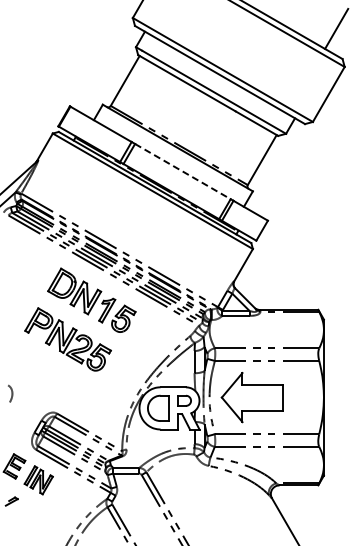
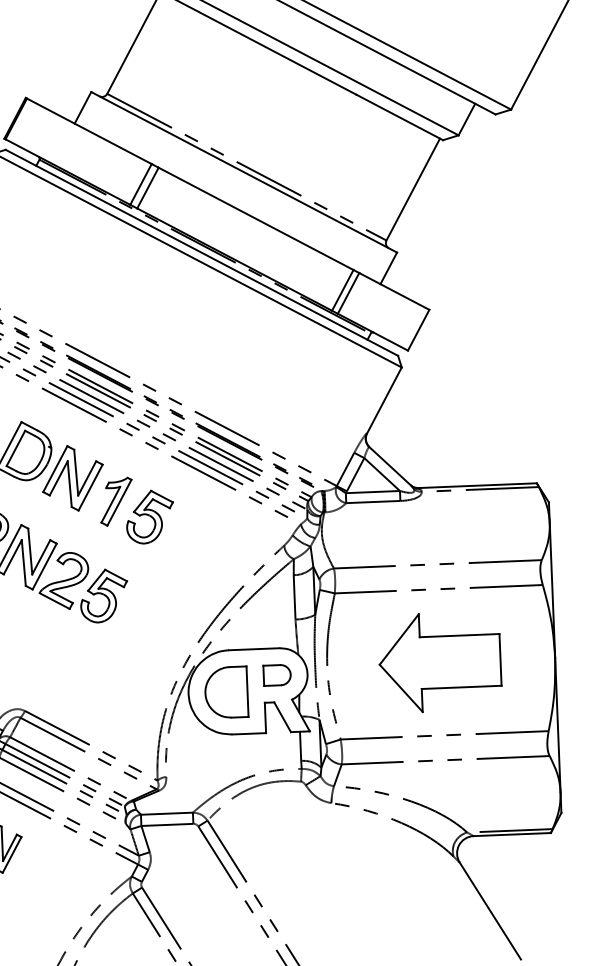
line: (183, 171) -> (257, 218), dashed -> solid
part: (251, 397) -> (438, 662), moved

